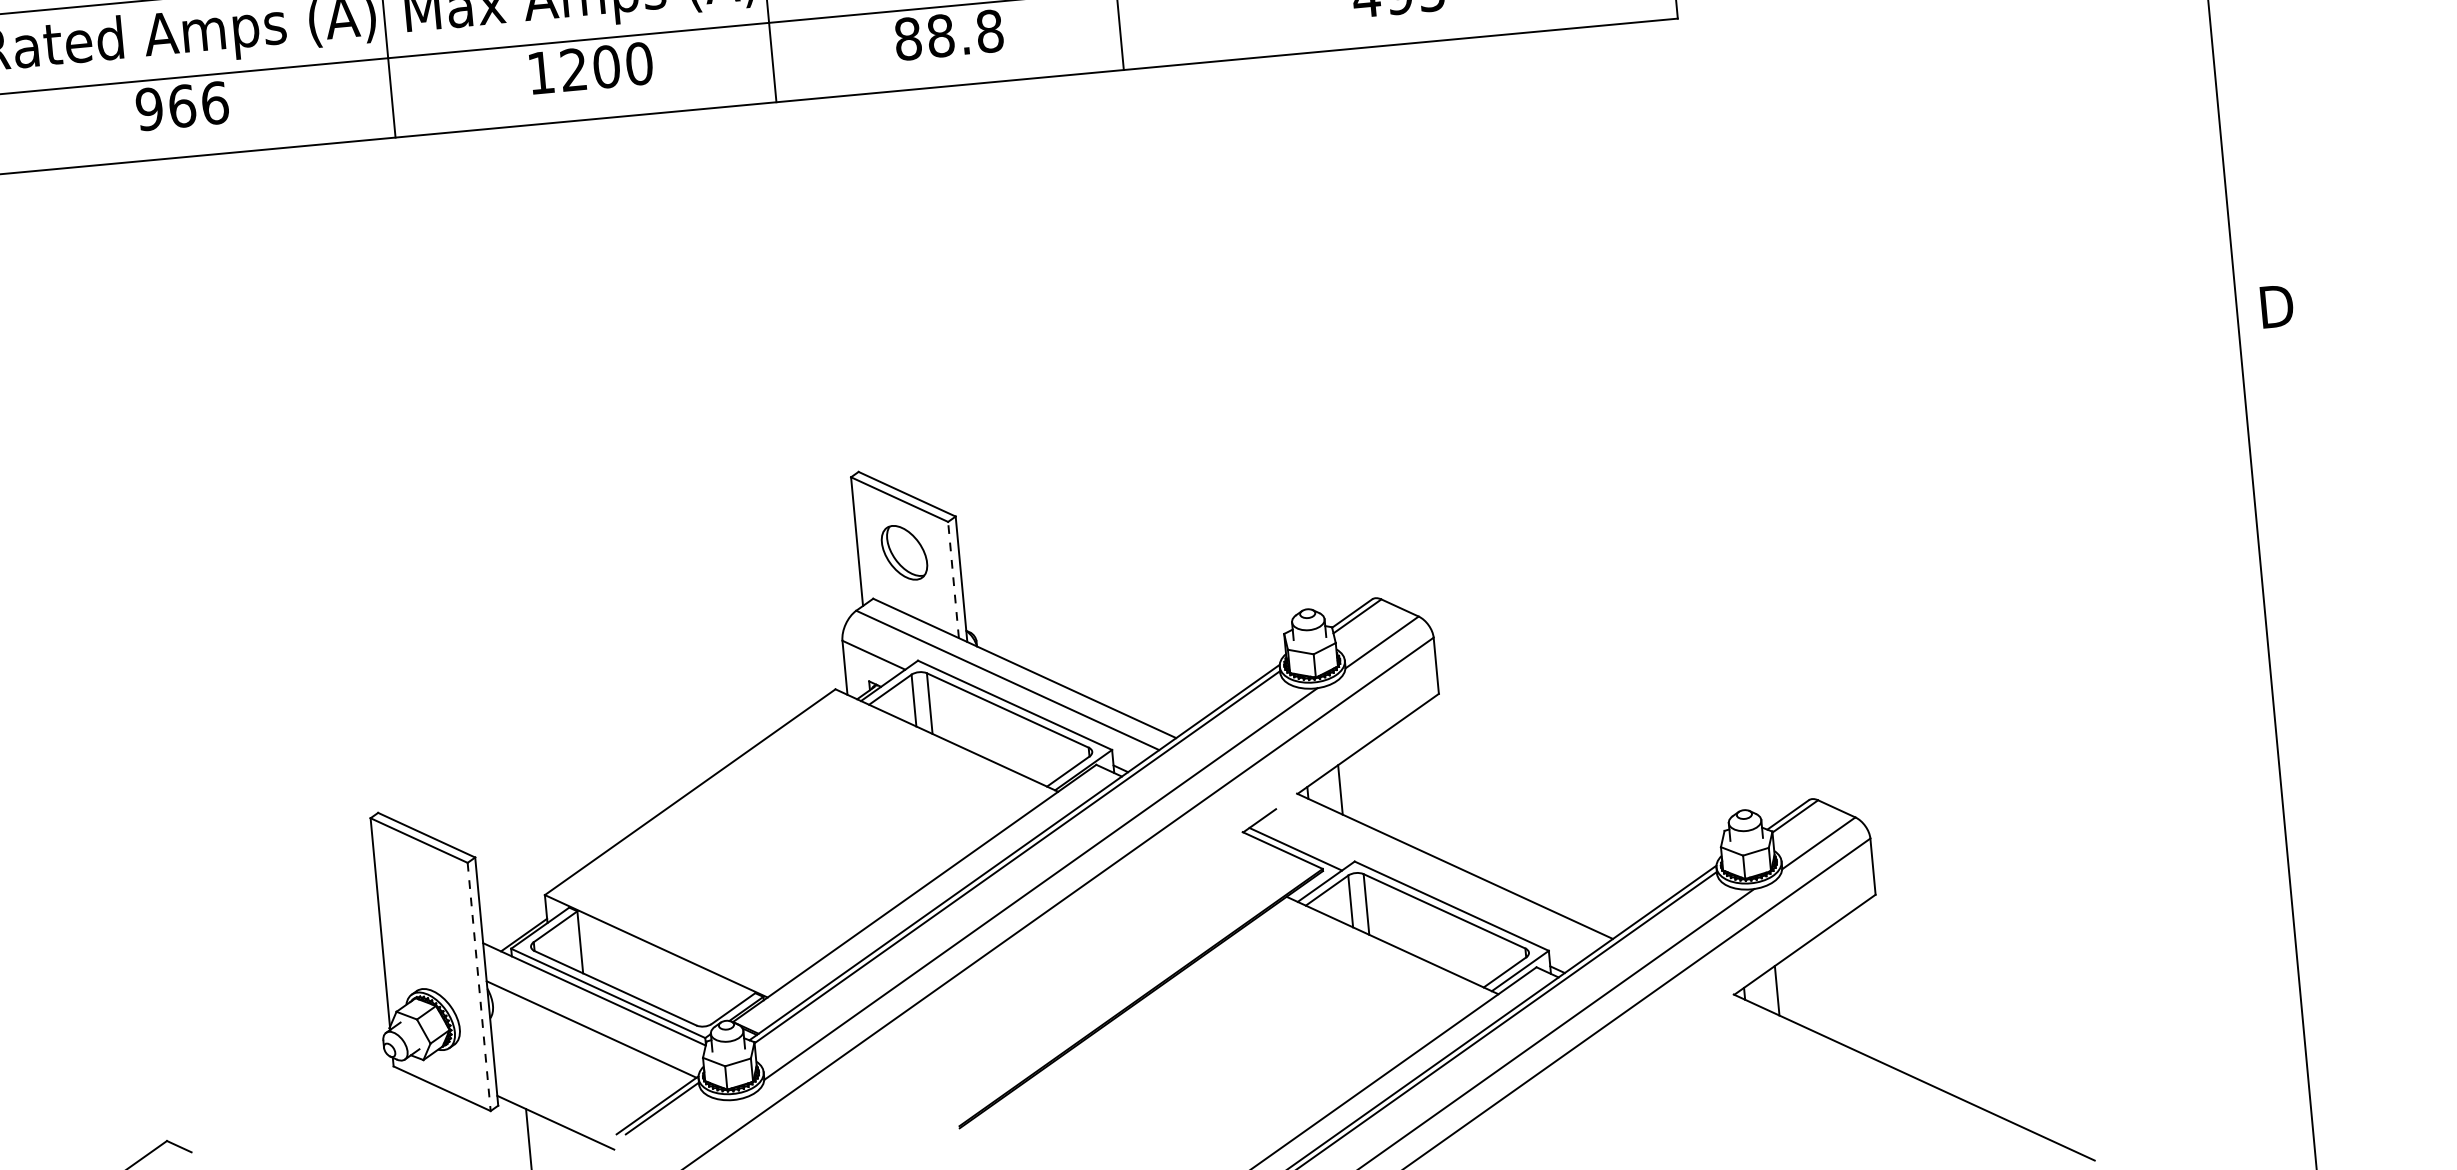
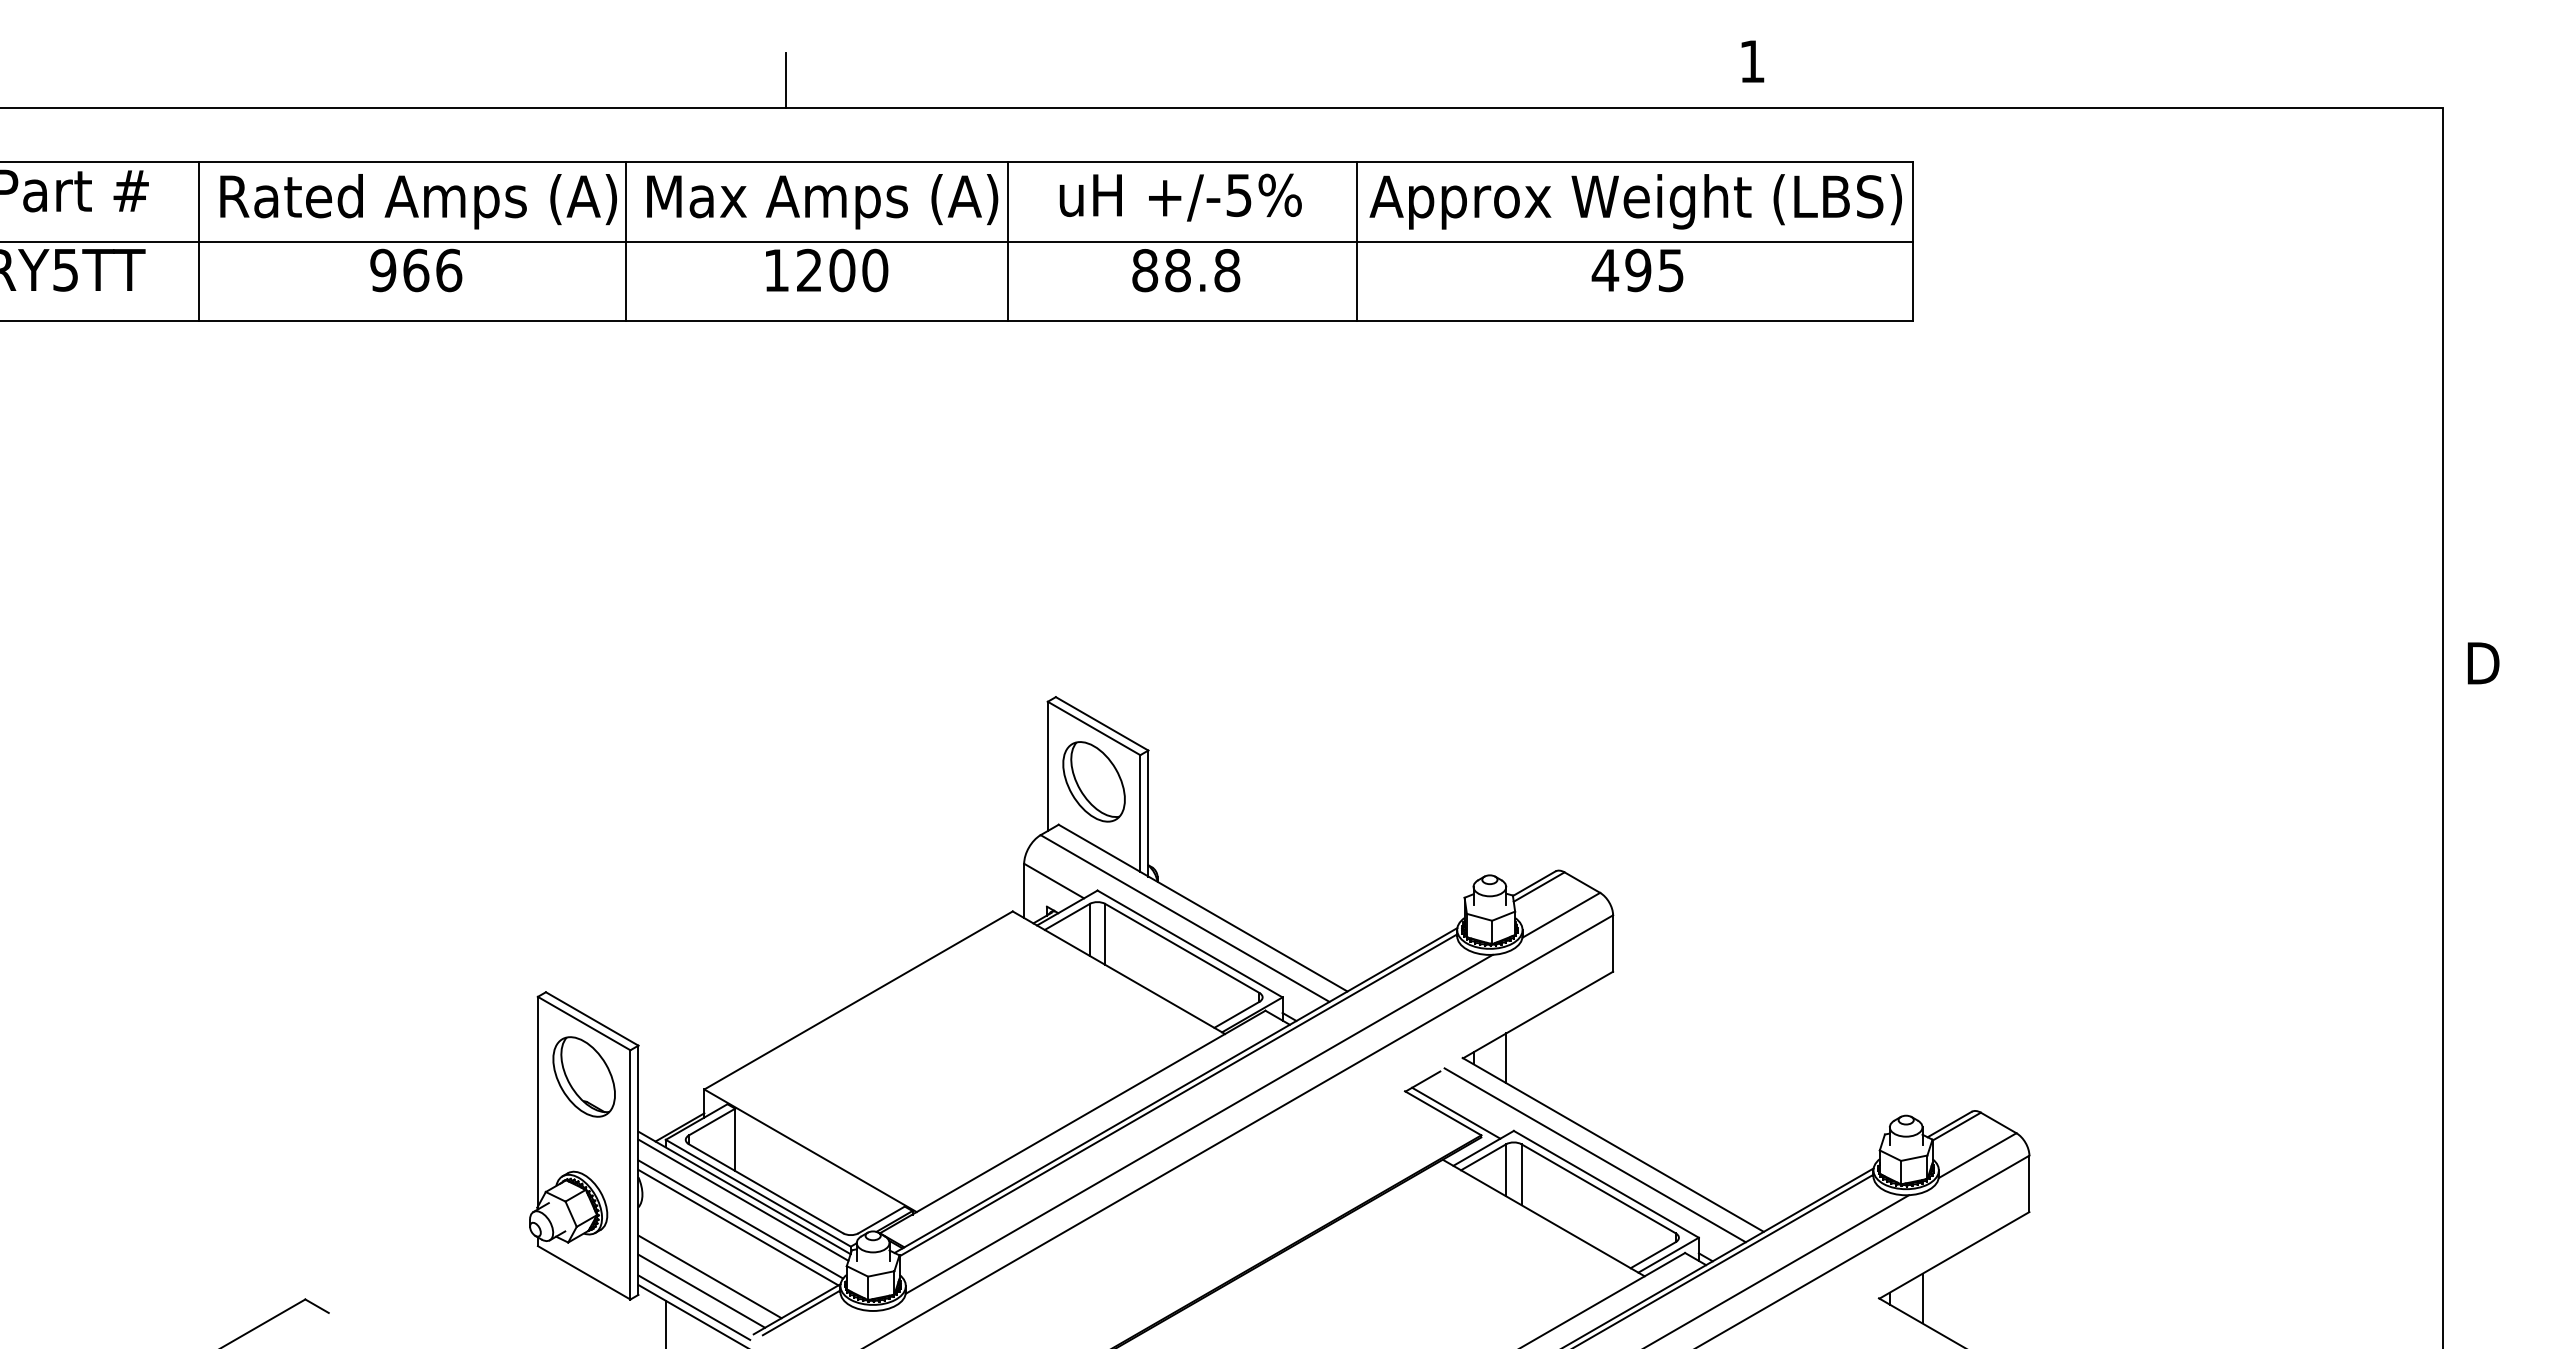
part: (903, 552) -> (1093, 781), size x1.43
line: (953, 579) -> (1140, 813), dashed -> solid
line: (1437, 878) -> (1594, 1155), added
part: (423, 893) -> (583, 1076), added
line: (479, 986) -> (630, 1174), dashed -> solid
line: (594, 1001) -> (743, 1199), added
line: (592, 1021) -> (740, 1219), added
line: (567, 1080) -> (709, 1276), added
line: (560, 1095) -> (701, 1290), added
line: (555, 1113) -> (694, 1307), added

